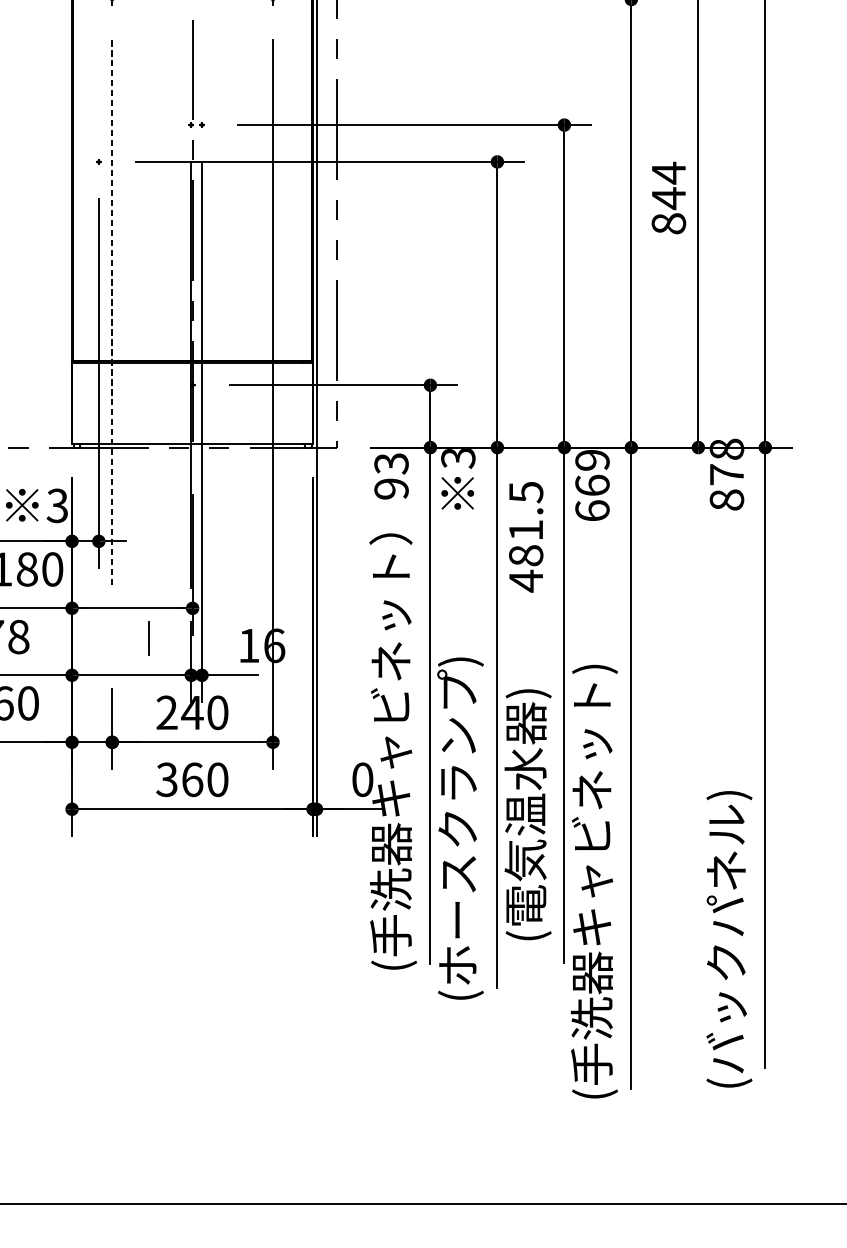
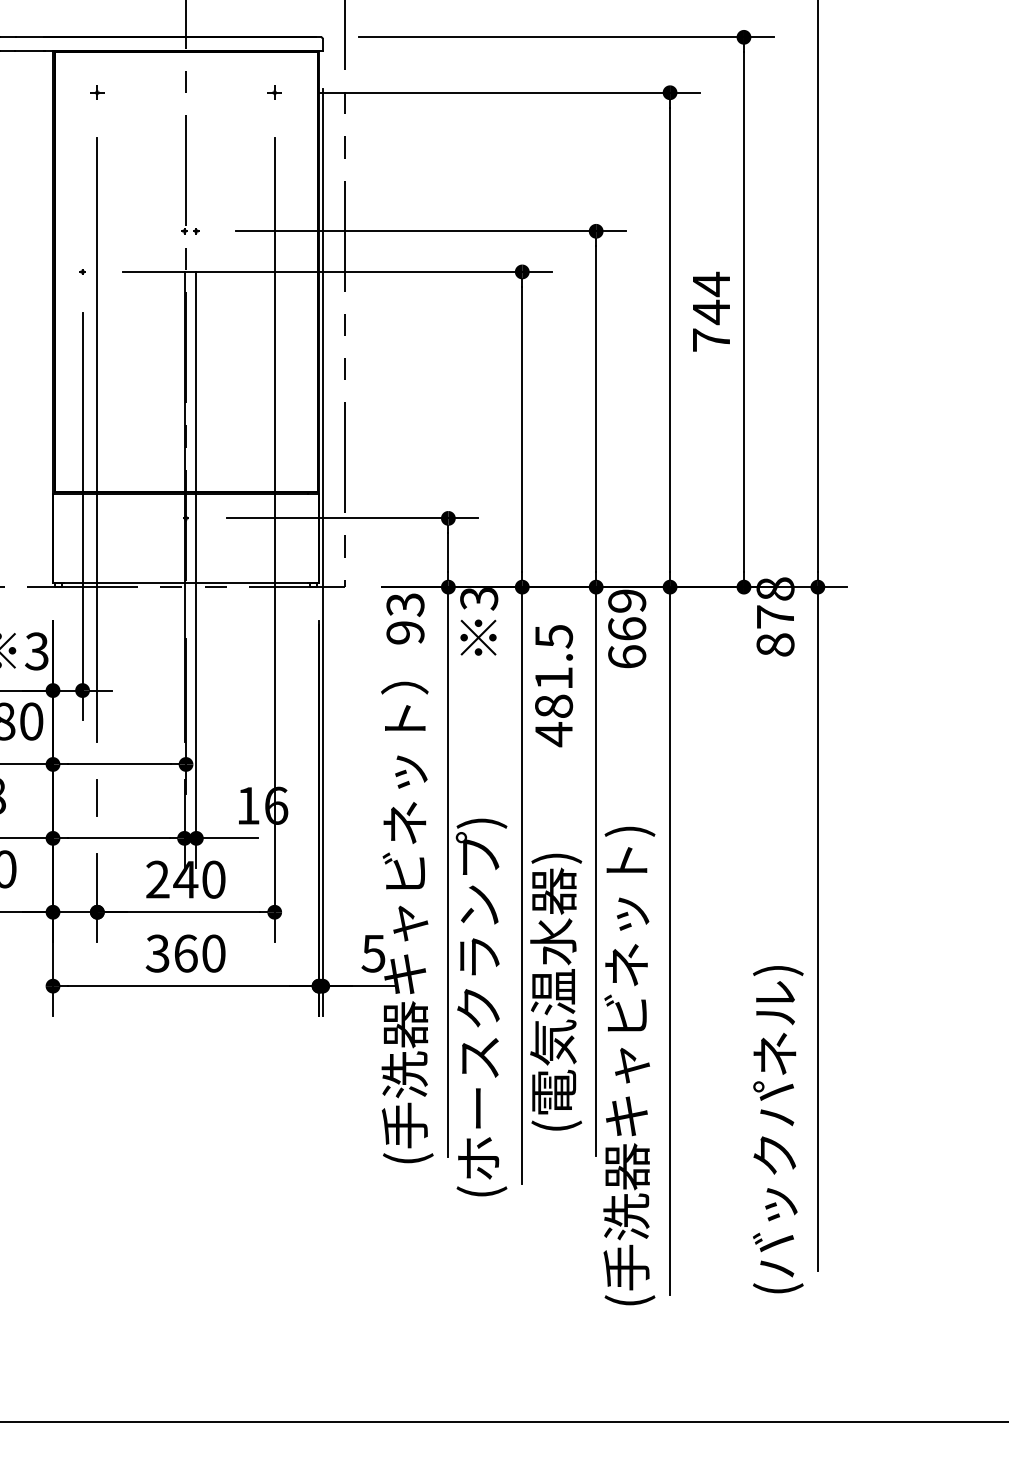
text: (668, 223) -> (711, 339), 844 -> 744
line: (112, 314) -> (97, 440), dashed -> solid
line: (147, 638) -> (96, 797), moved
text: (362, 779) -> (373, 953), 0 -> 5

